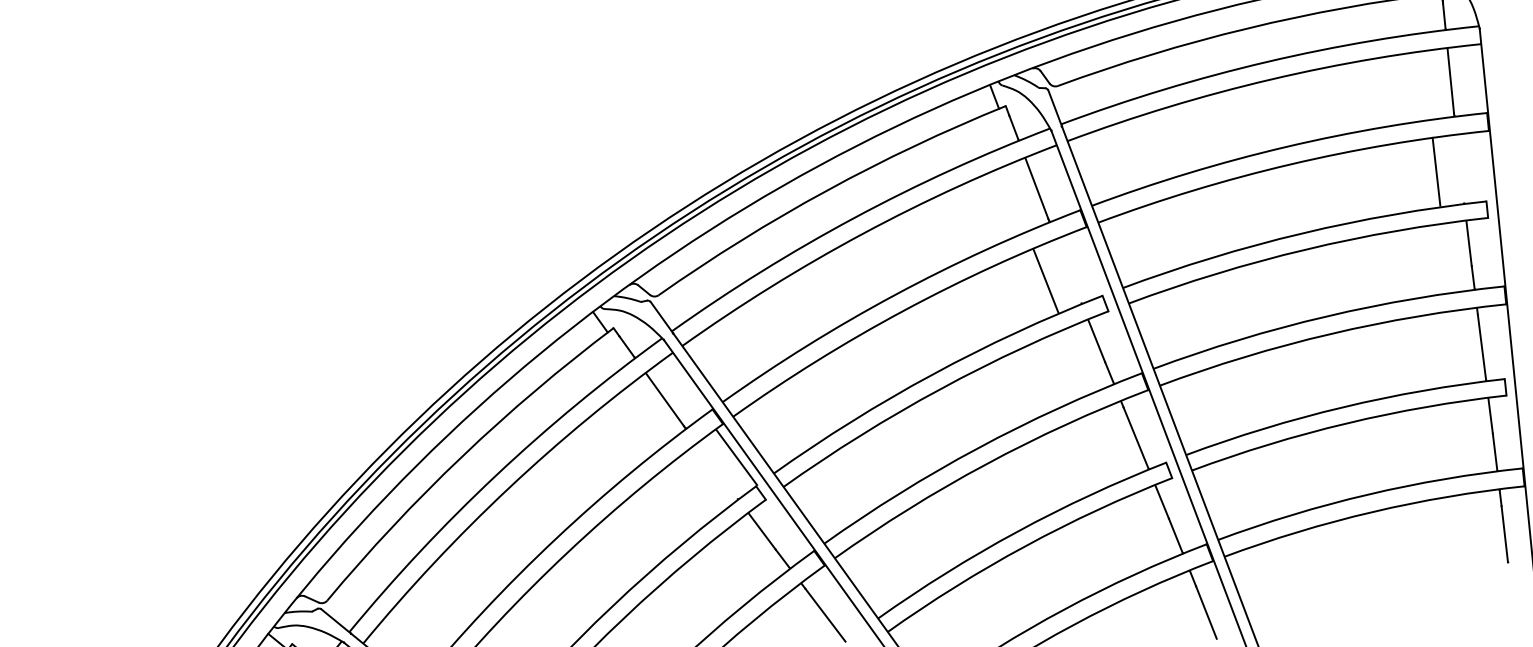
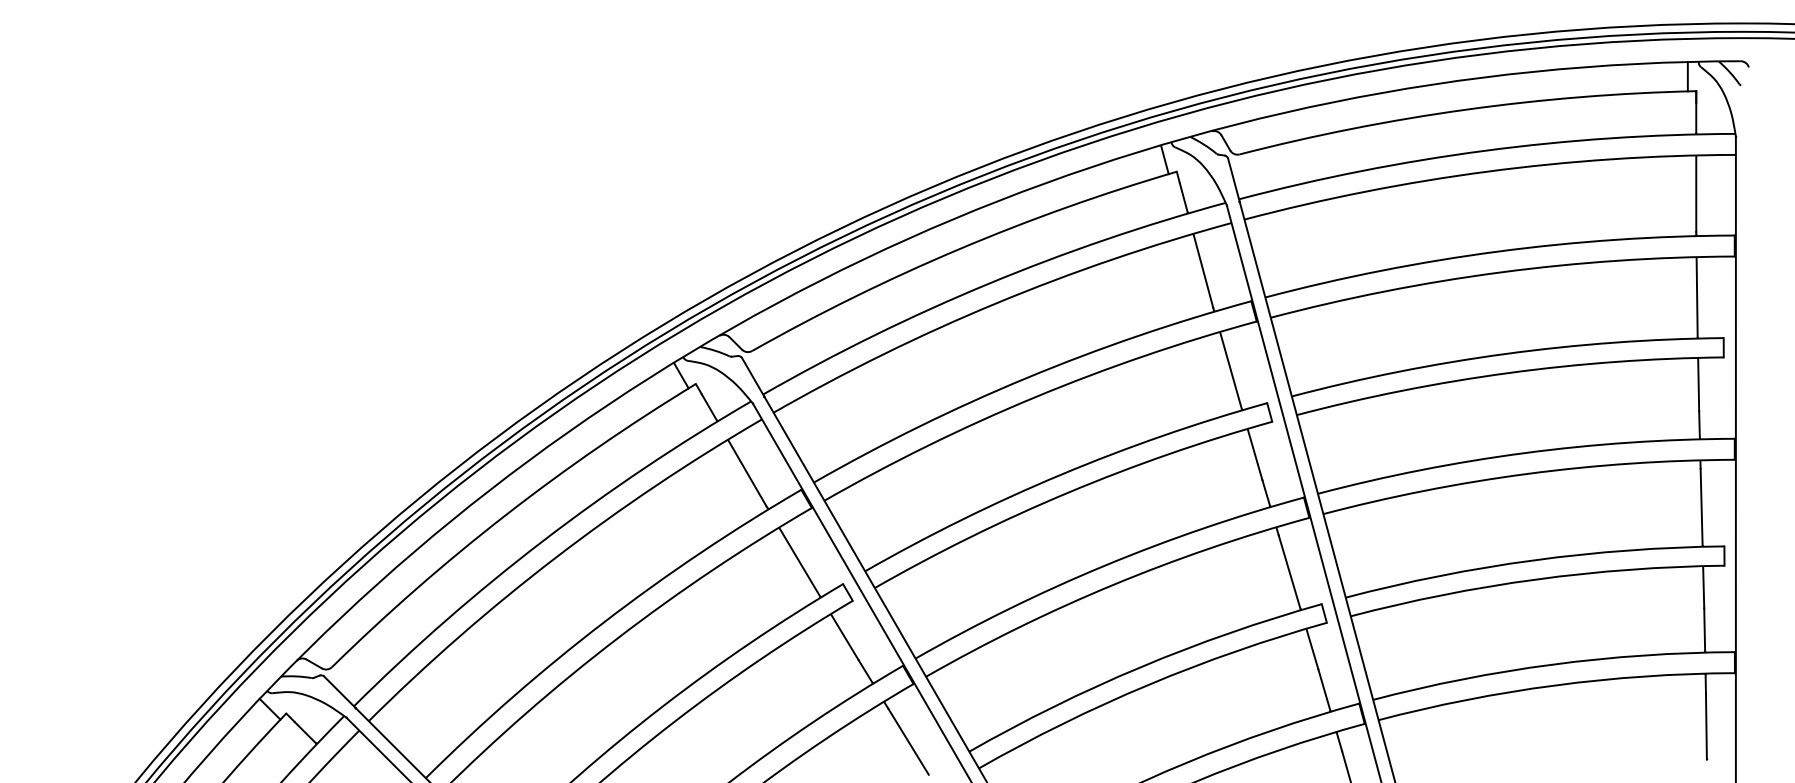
line: (1435, 171) -> (1696, 297), moved
line: (1045, 280) -> (1230, 370), moved
line: (736, 457) -> (799, 562), moved

